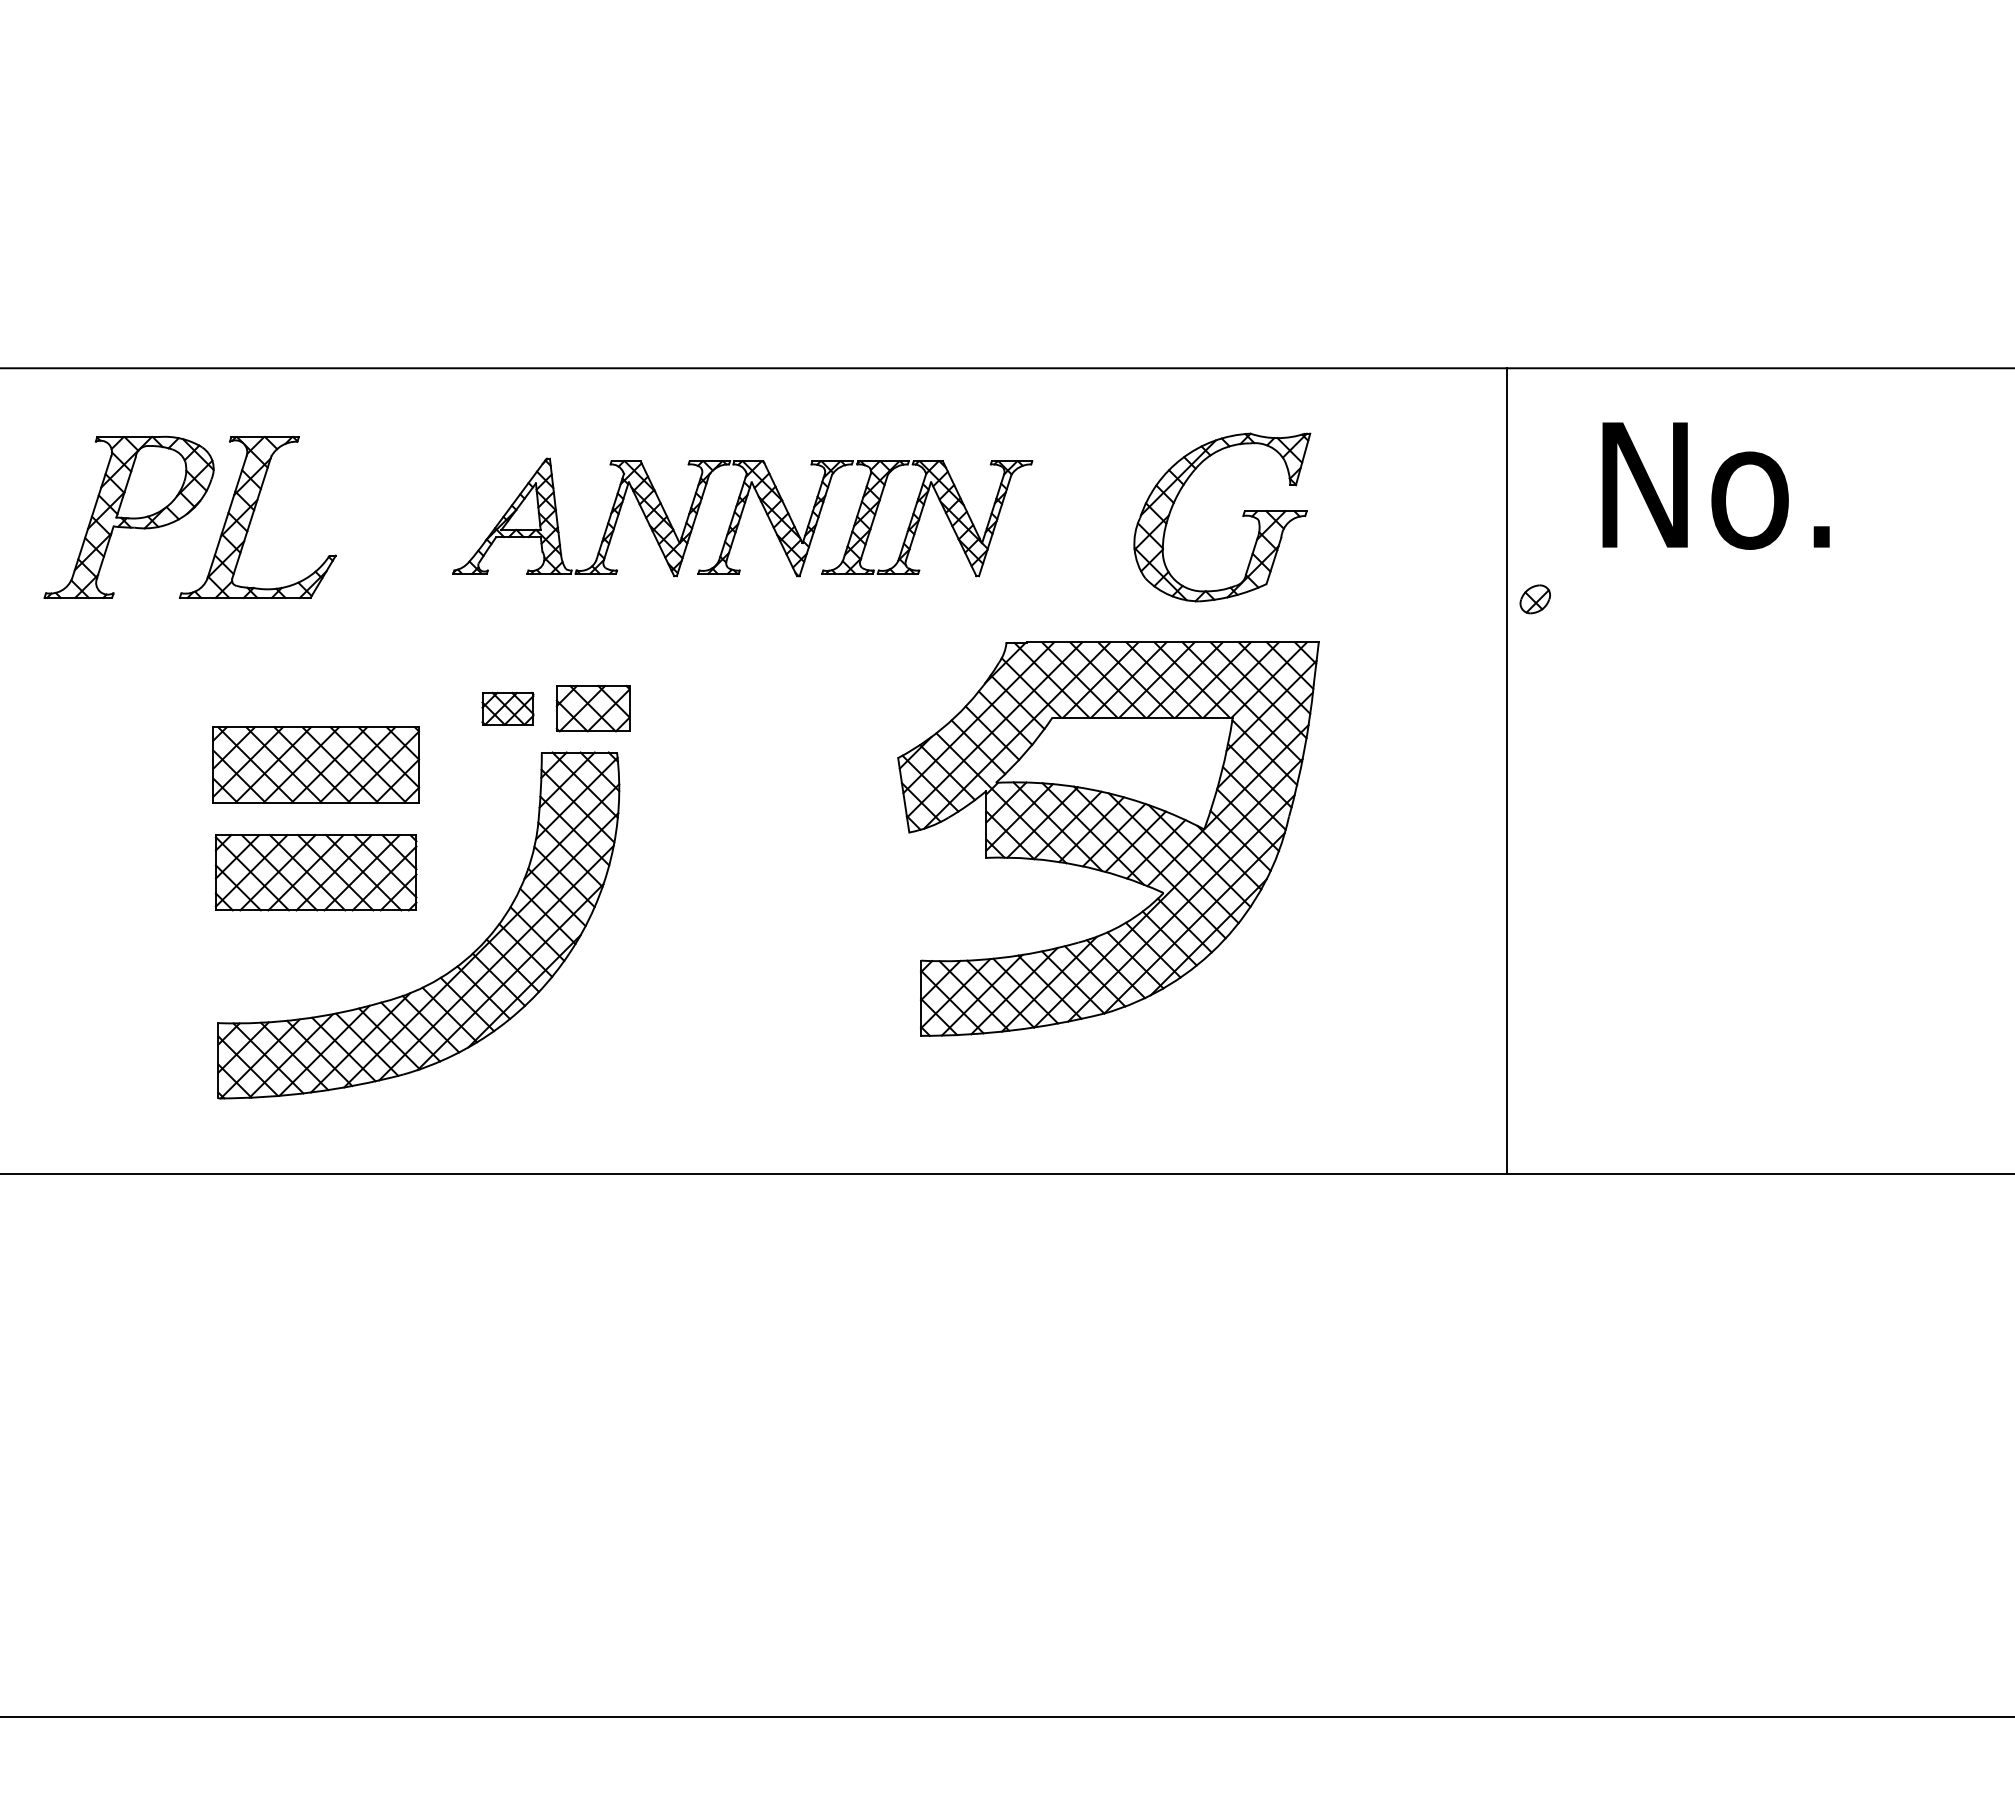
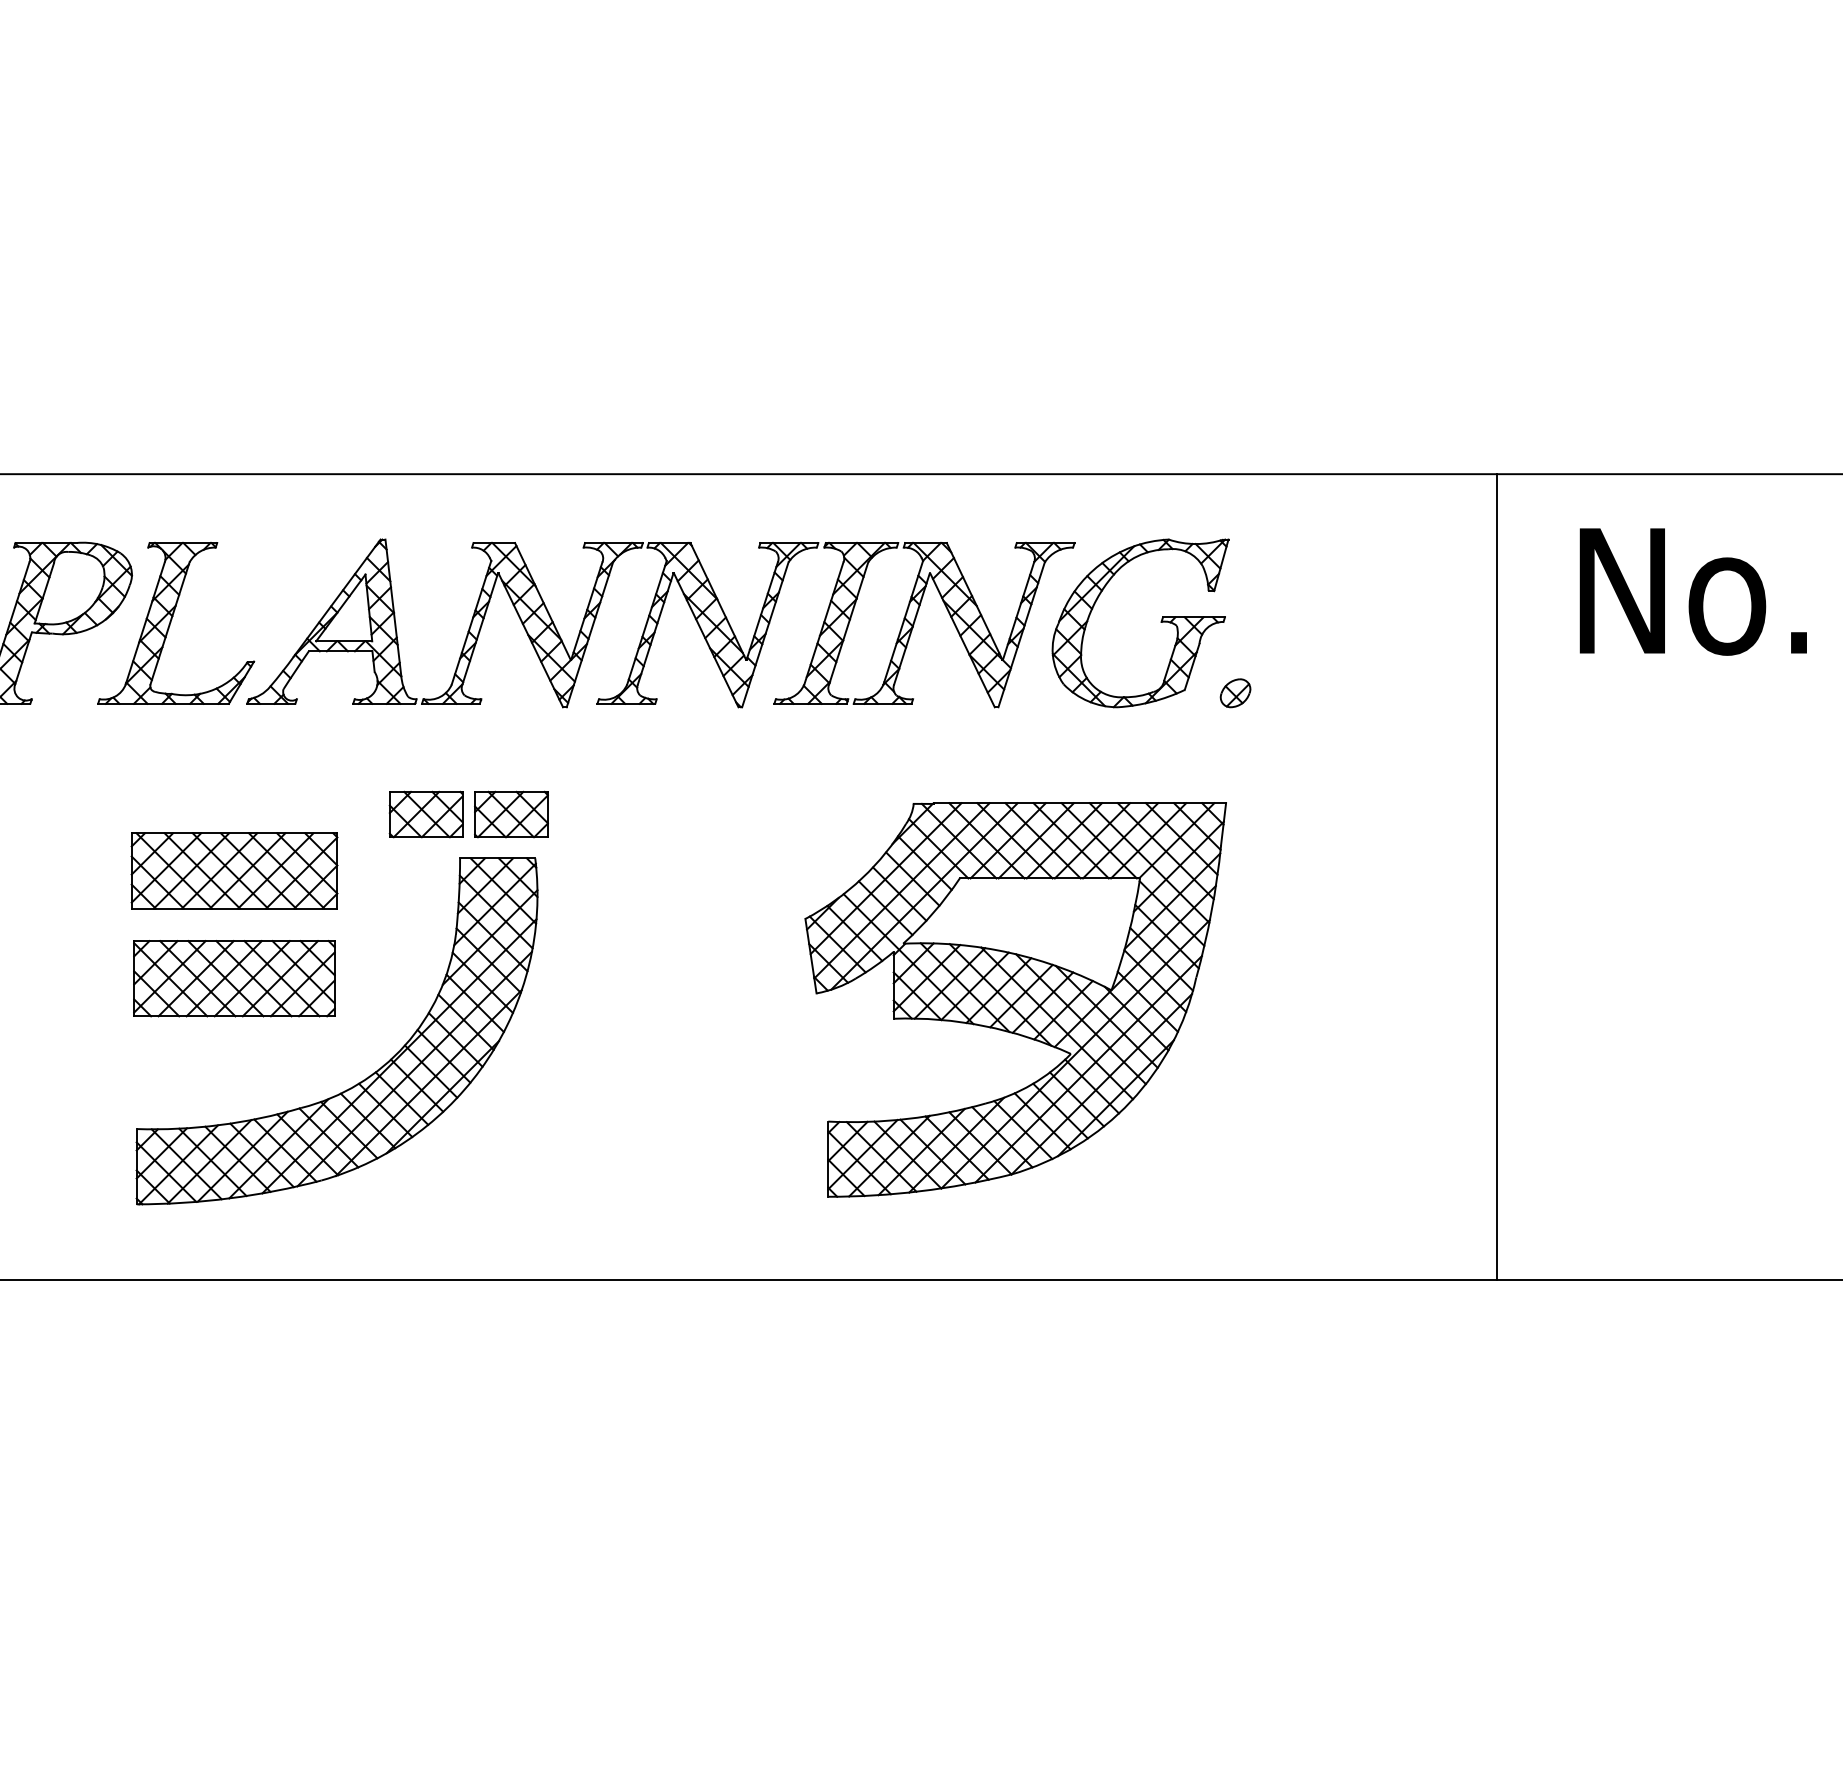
text: (1715, 485) -> (1692, 591), moved
part: (742, 517) -> (660, 623), size x1.43
part: (1535, 599) -> (1235, 693), moved
part: (507, 708) -> (425, 814), size x1.43
line: (1506, 771) -> (1496, 877), moved
part: (1108, 838) -> (1015, 999), moved

